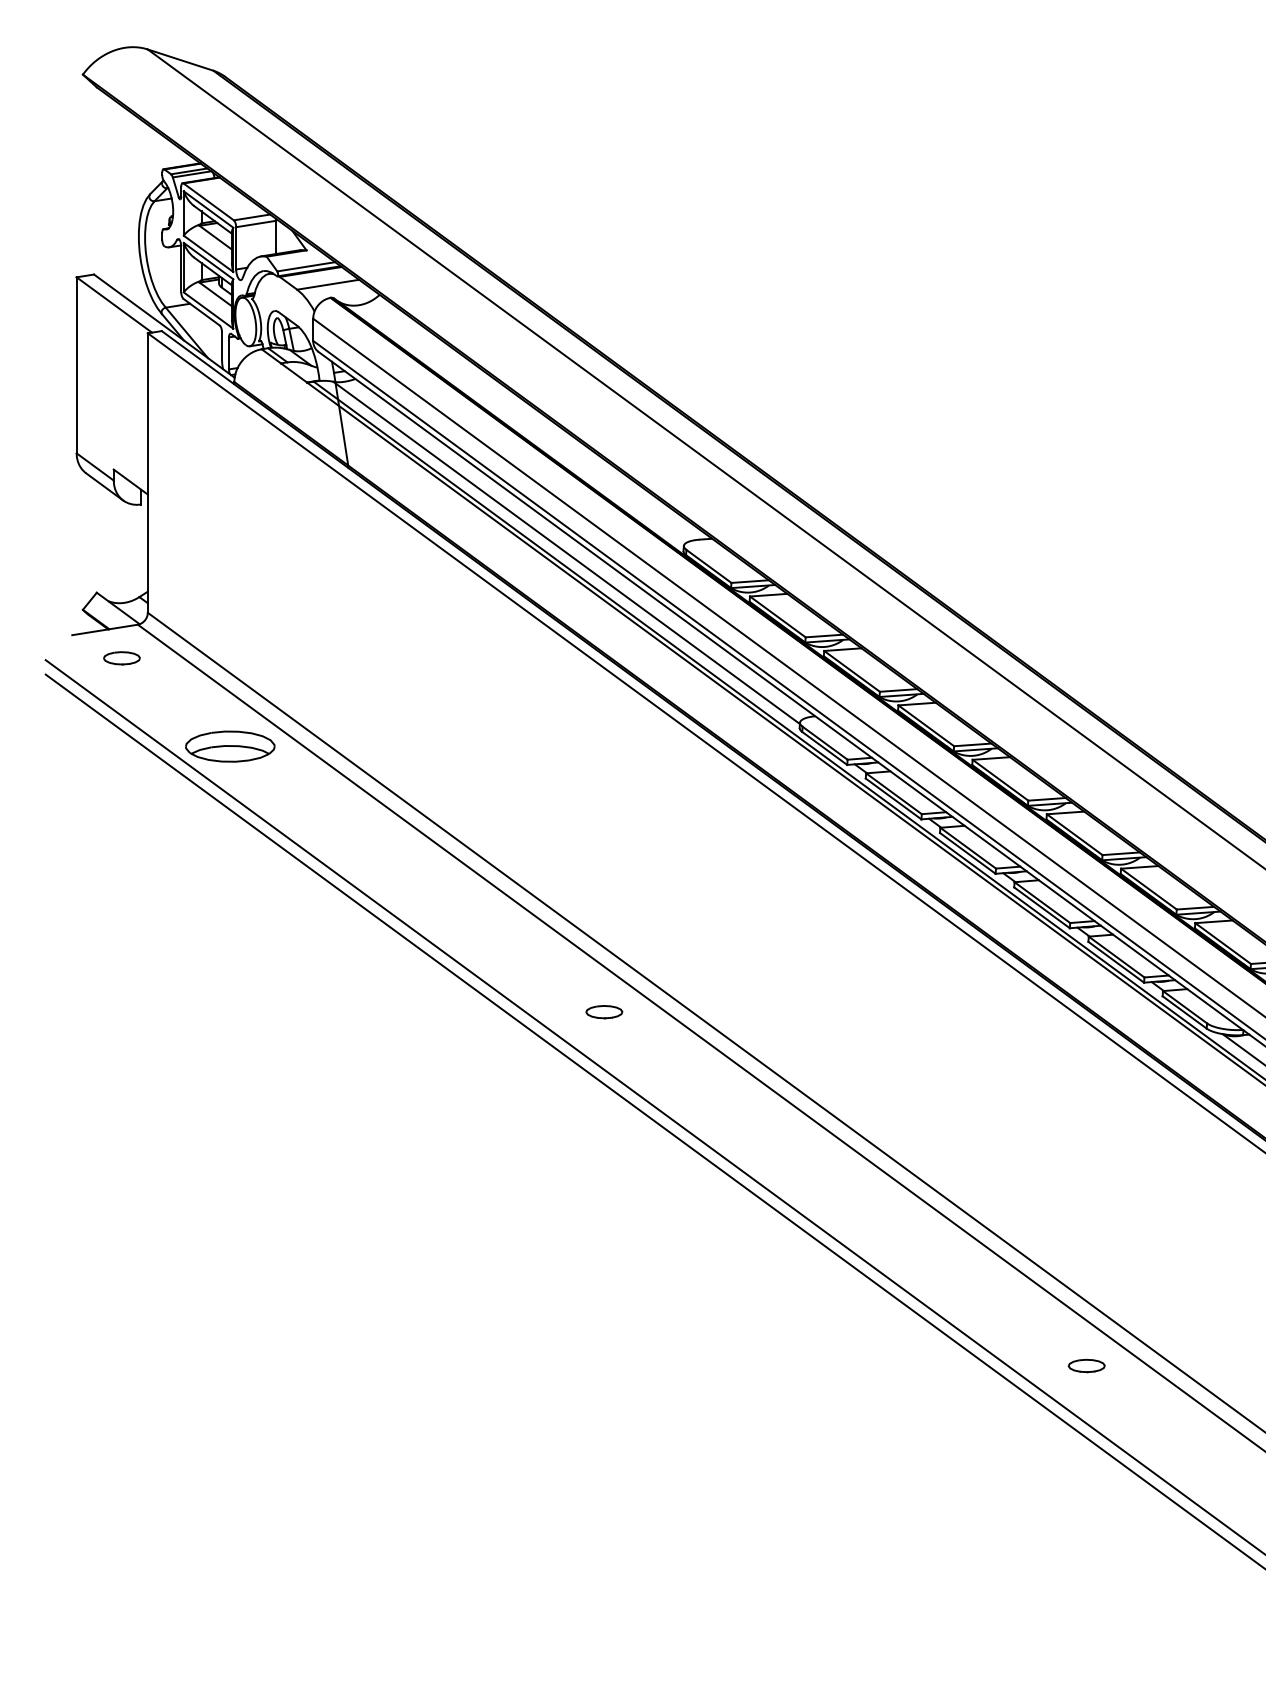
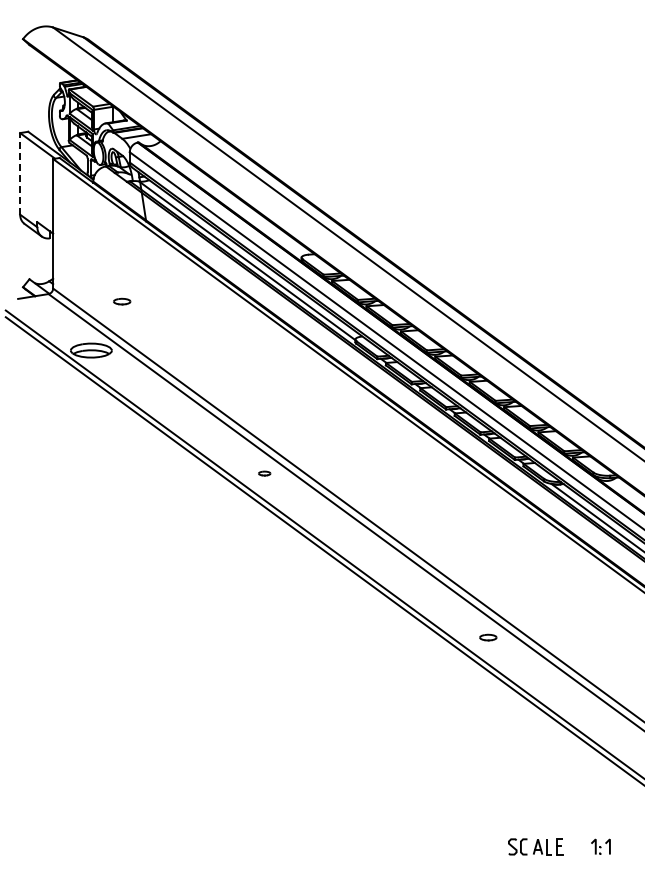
line: (77, 364) -> (20, 173), solid -> dashed
part: (122, 657) -> (122, 301), moved
part: (603, 1011) -> (264, 473), size x0.7

